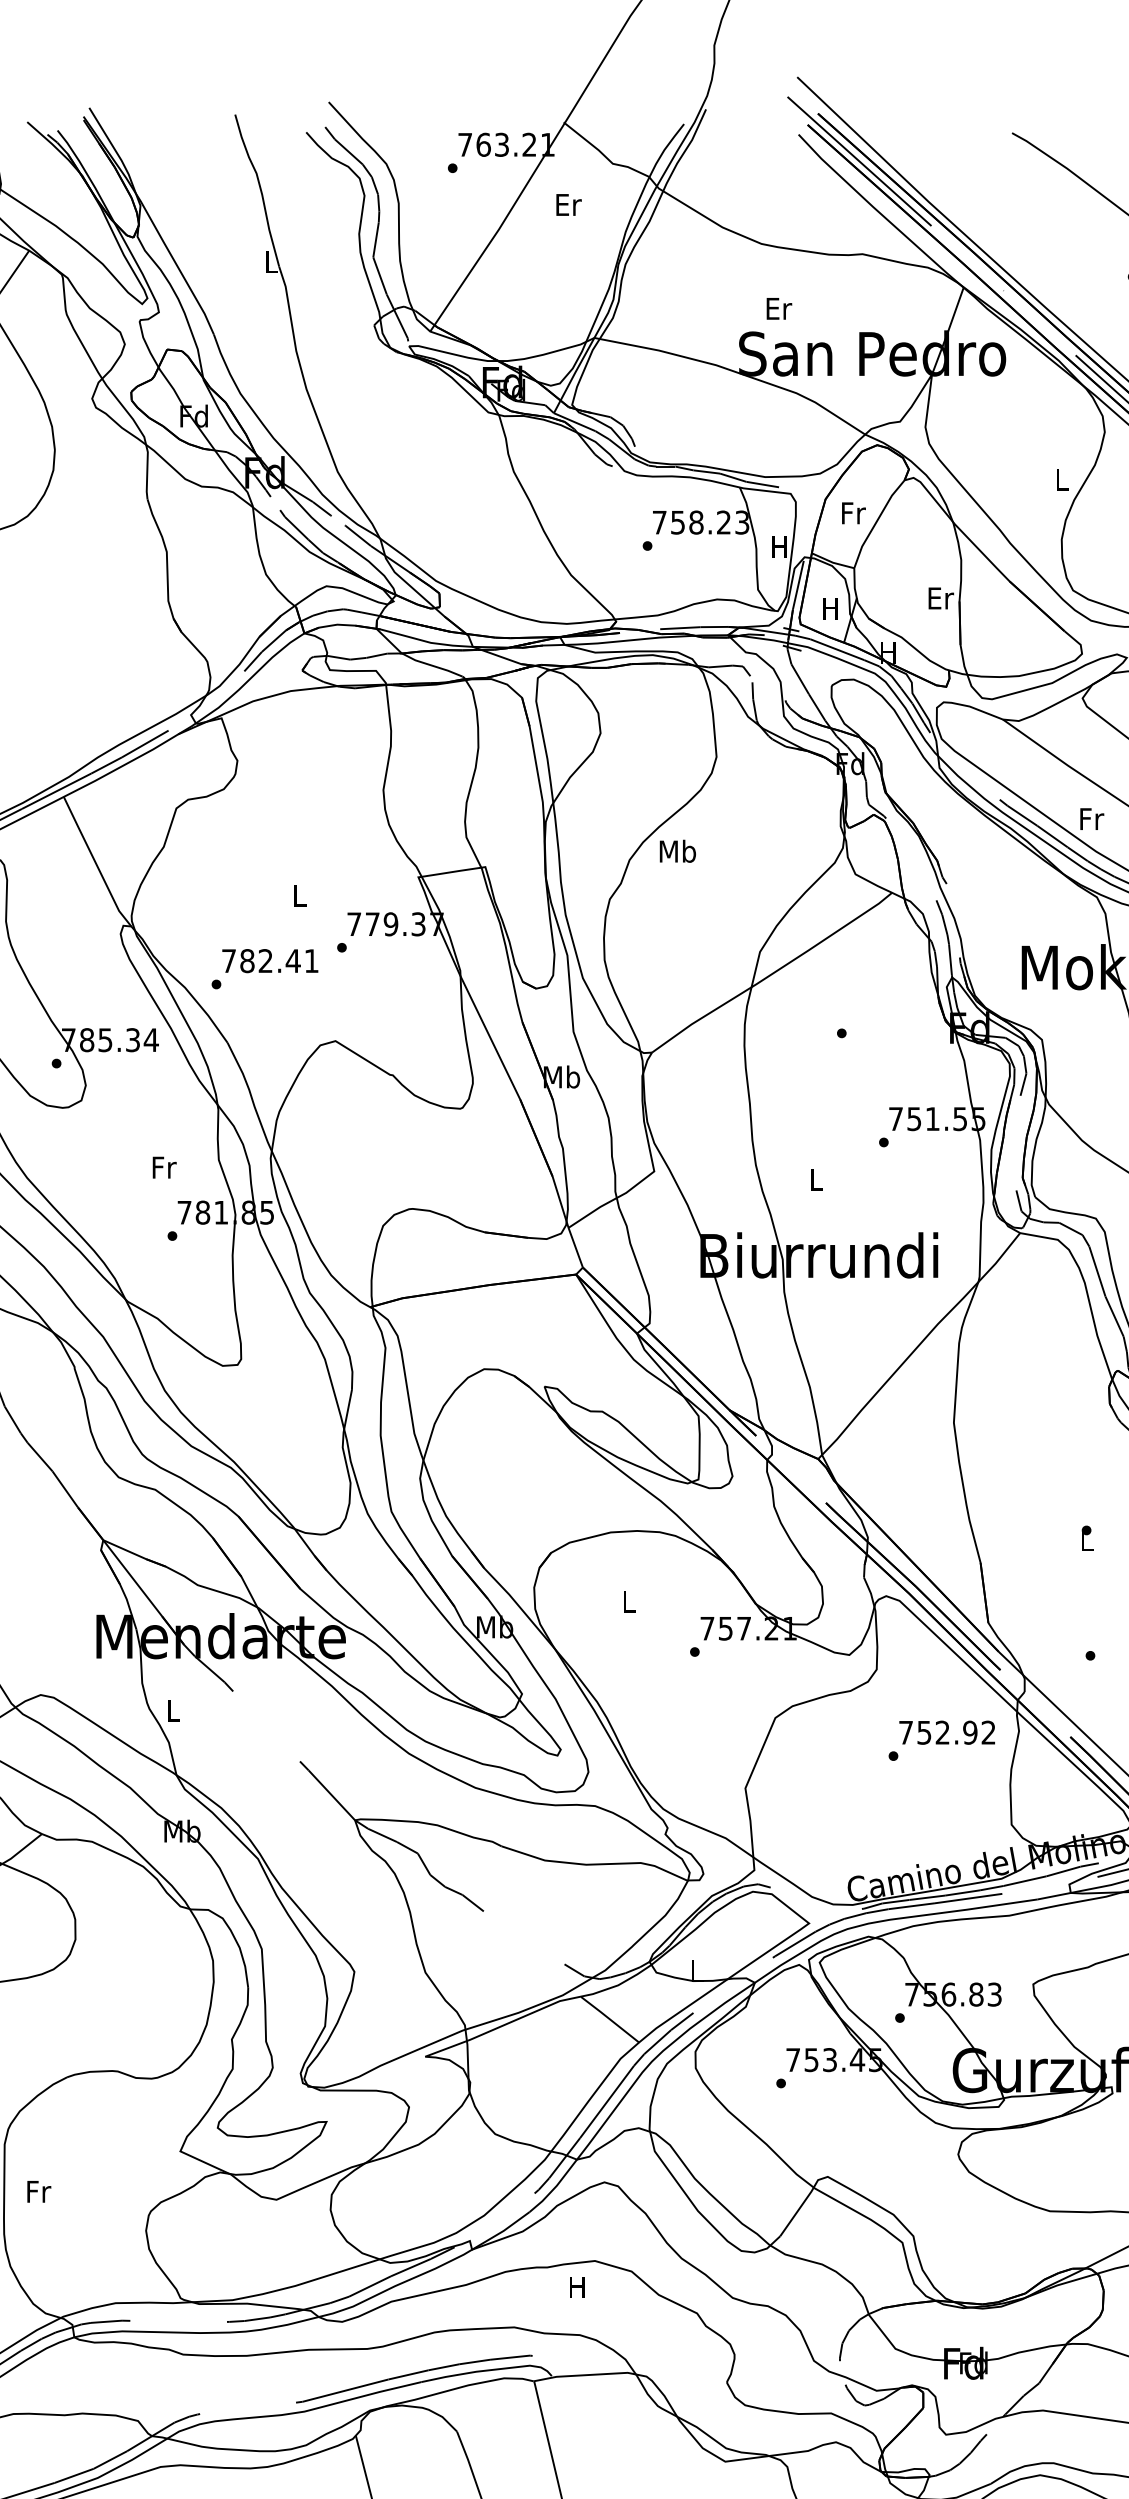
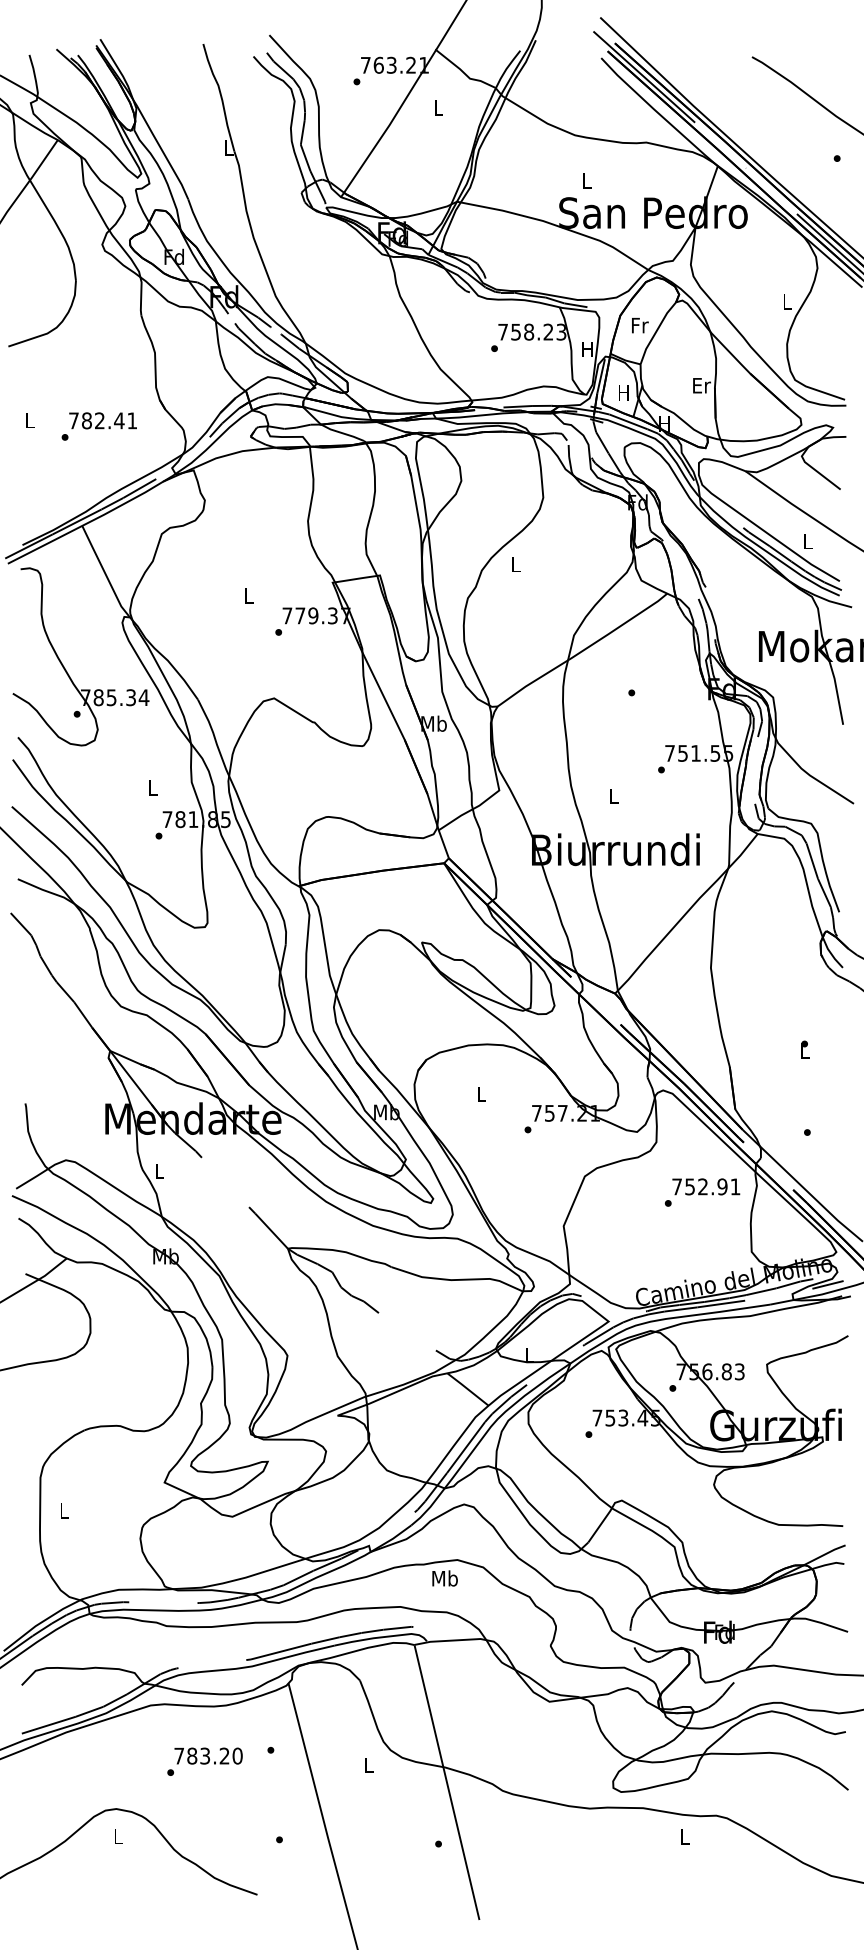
text: (569, 204) -> (439, 107), Er -> L
text: (779, 307) -> (587, 180), Er -> L
text: (1092, 818) -> (808, 541), Fr -> L
text: (677, 851) -> (515, 564), Mb -> L
text: (263, 969) -> (98, 426), moved
text: (164, 1167) -> (153, 787), Fr -> L
text: (988, 1732) -> (735, 1186), 752.92 -> 752.91
text: (38, 2190) -> (64, 1510), Fr -> L
text: (576, 2287) -> (444, 1578), H -> Mb

